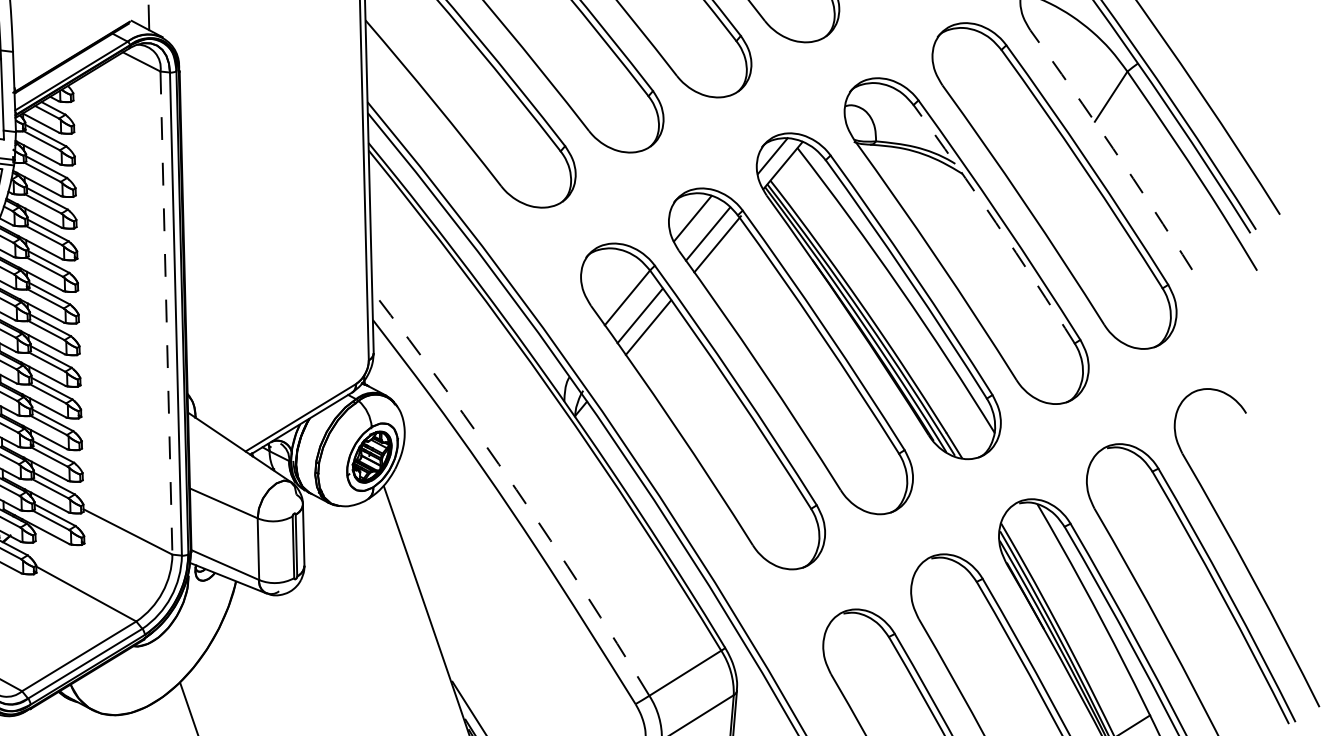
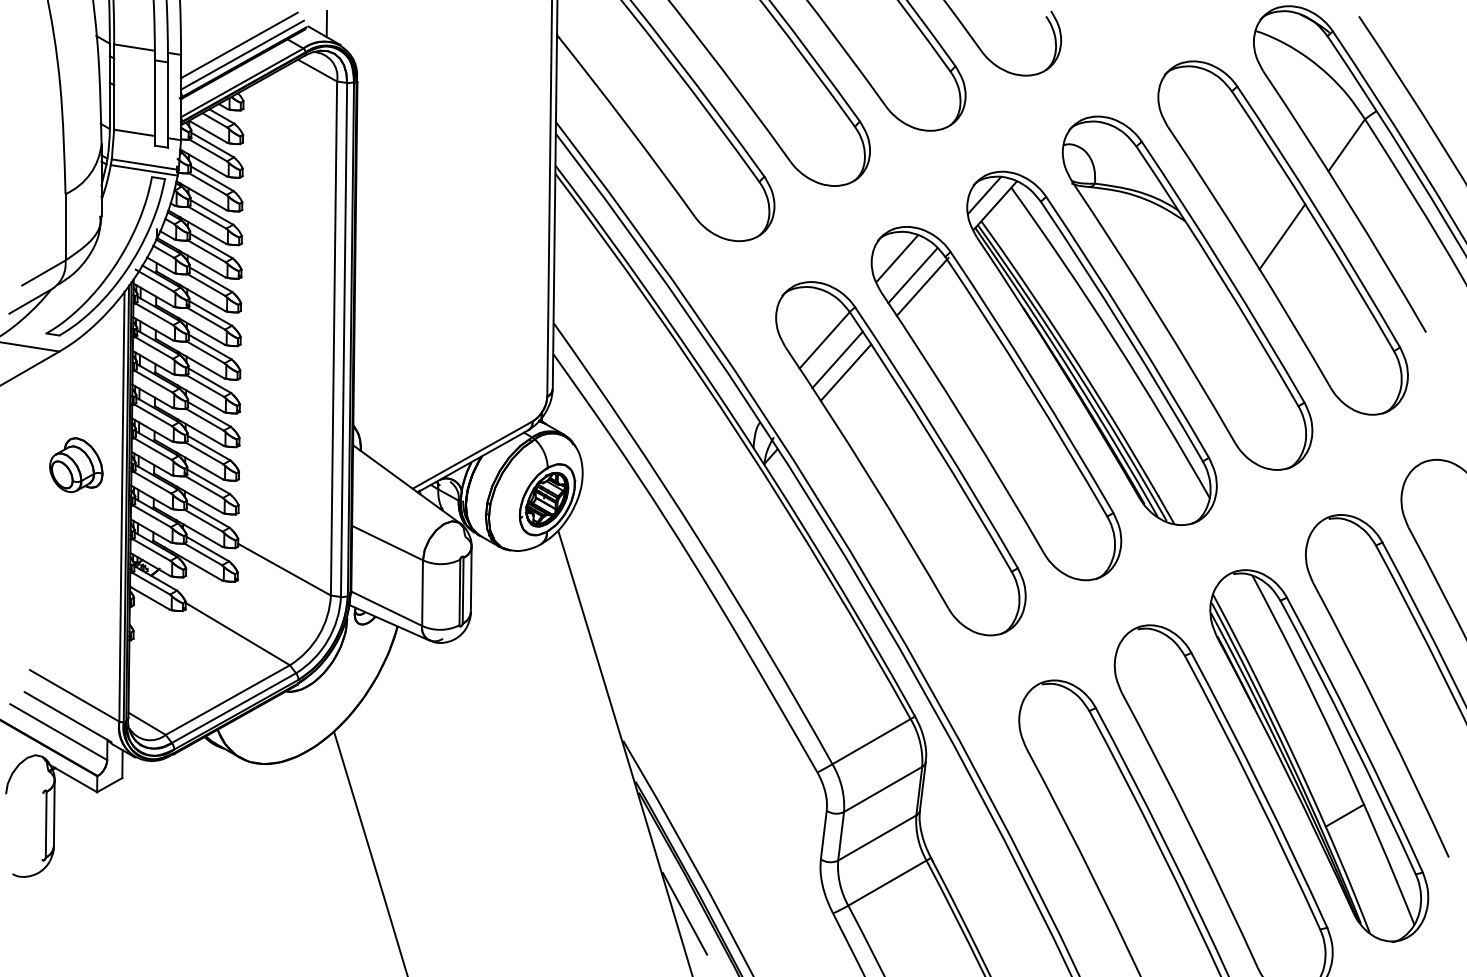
line: (67, 41) -> (239, 45), added
line: (70, 49) -> (242, 54), added
arc: (1112, 148) -> (1346, 200), dashed -> solid
line: (1053, 184) -> (1282, 236), added
arc: (996, 223) -> (1219, 275), dashed -> solid
line: (166, 313) -> (334, 339), dashed -> solid
arc: (516, 489) -> (699, 539), dashed -> solid

